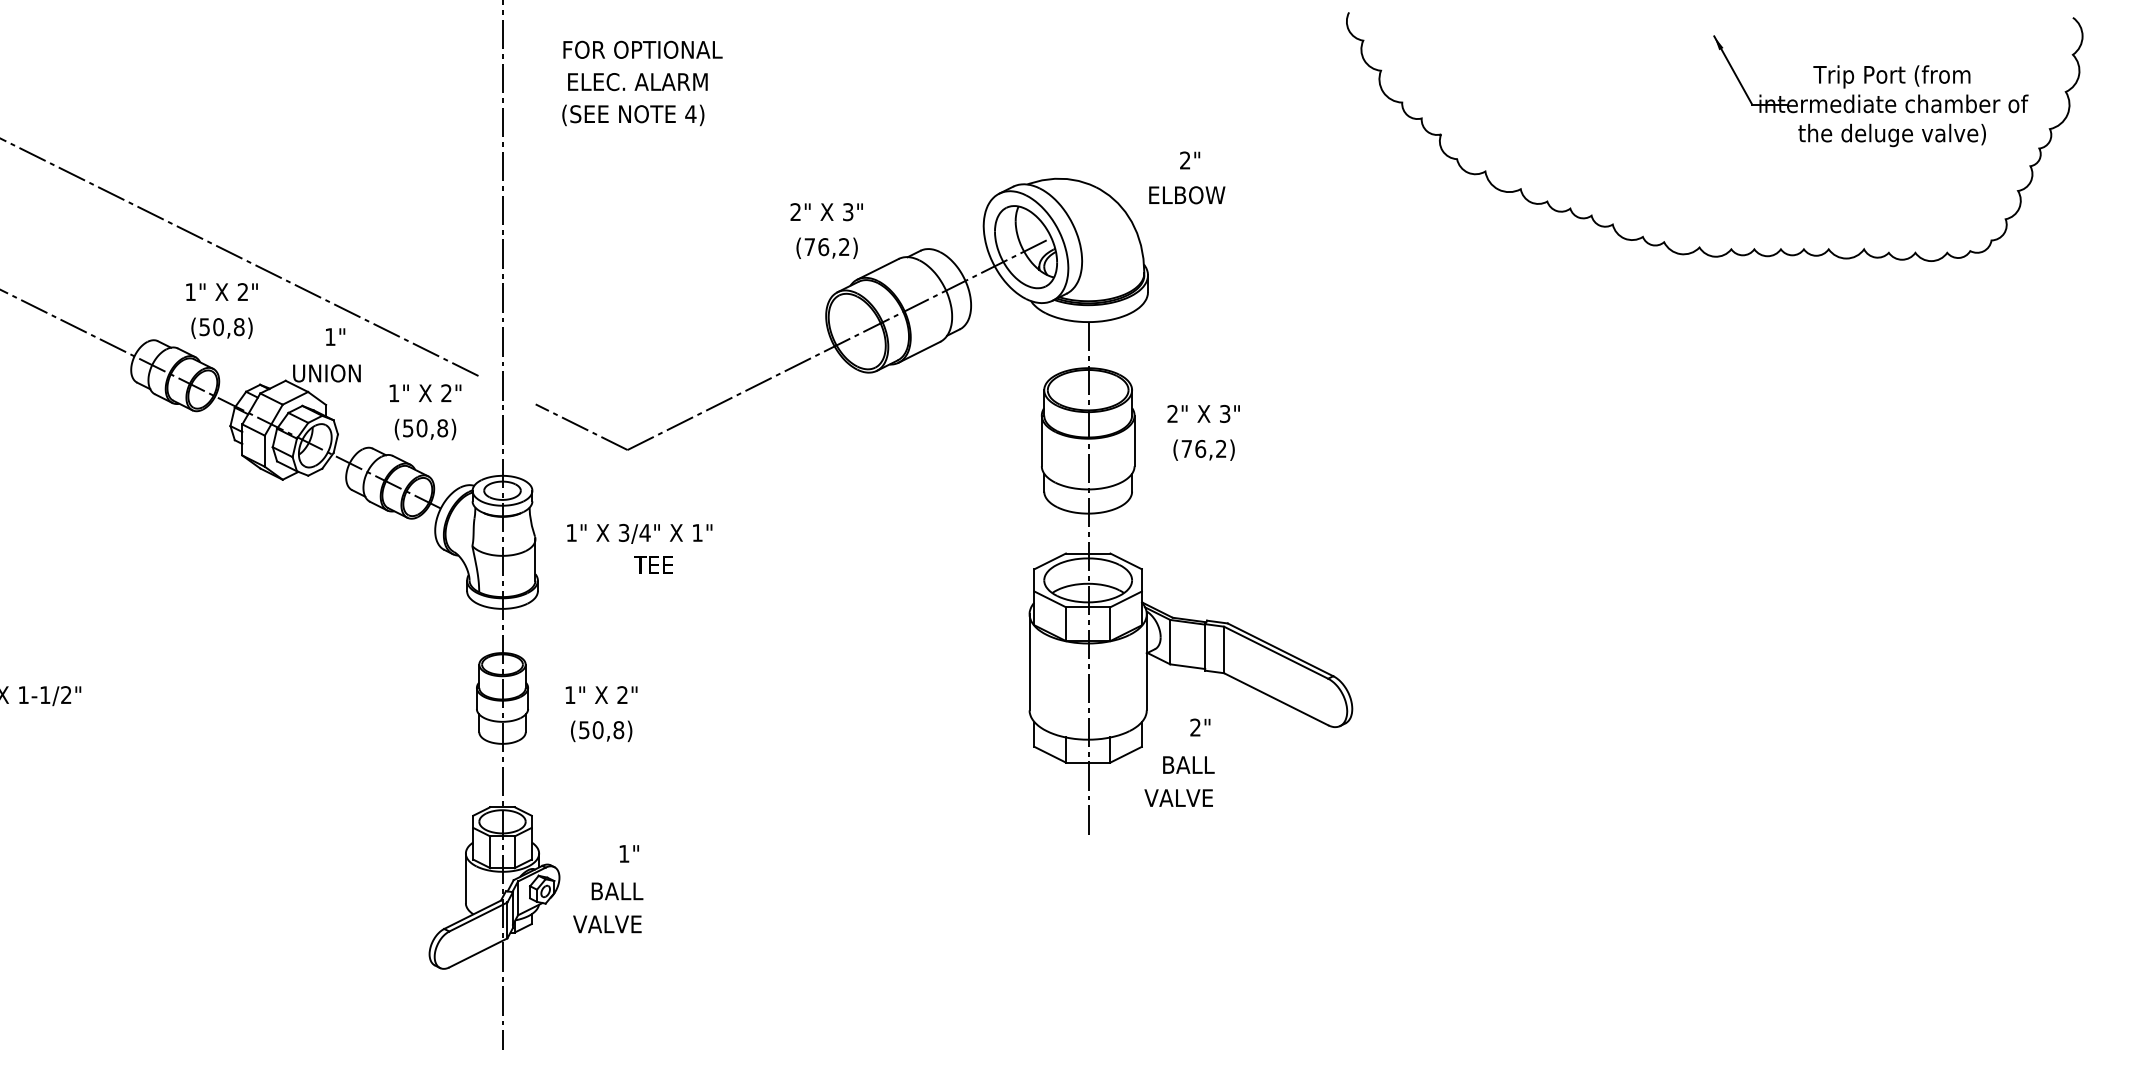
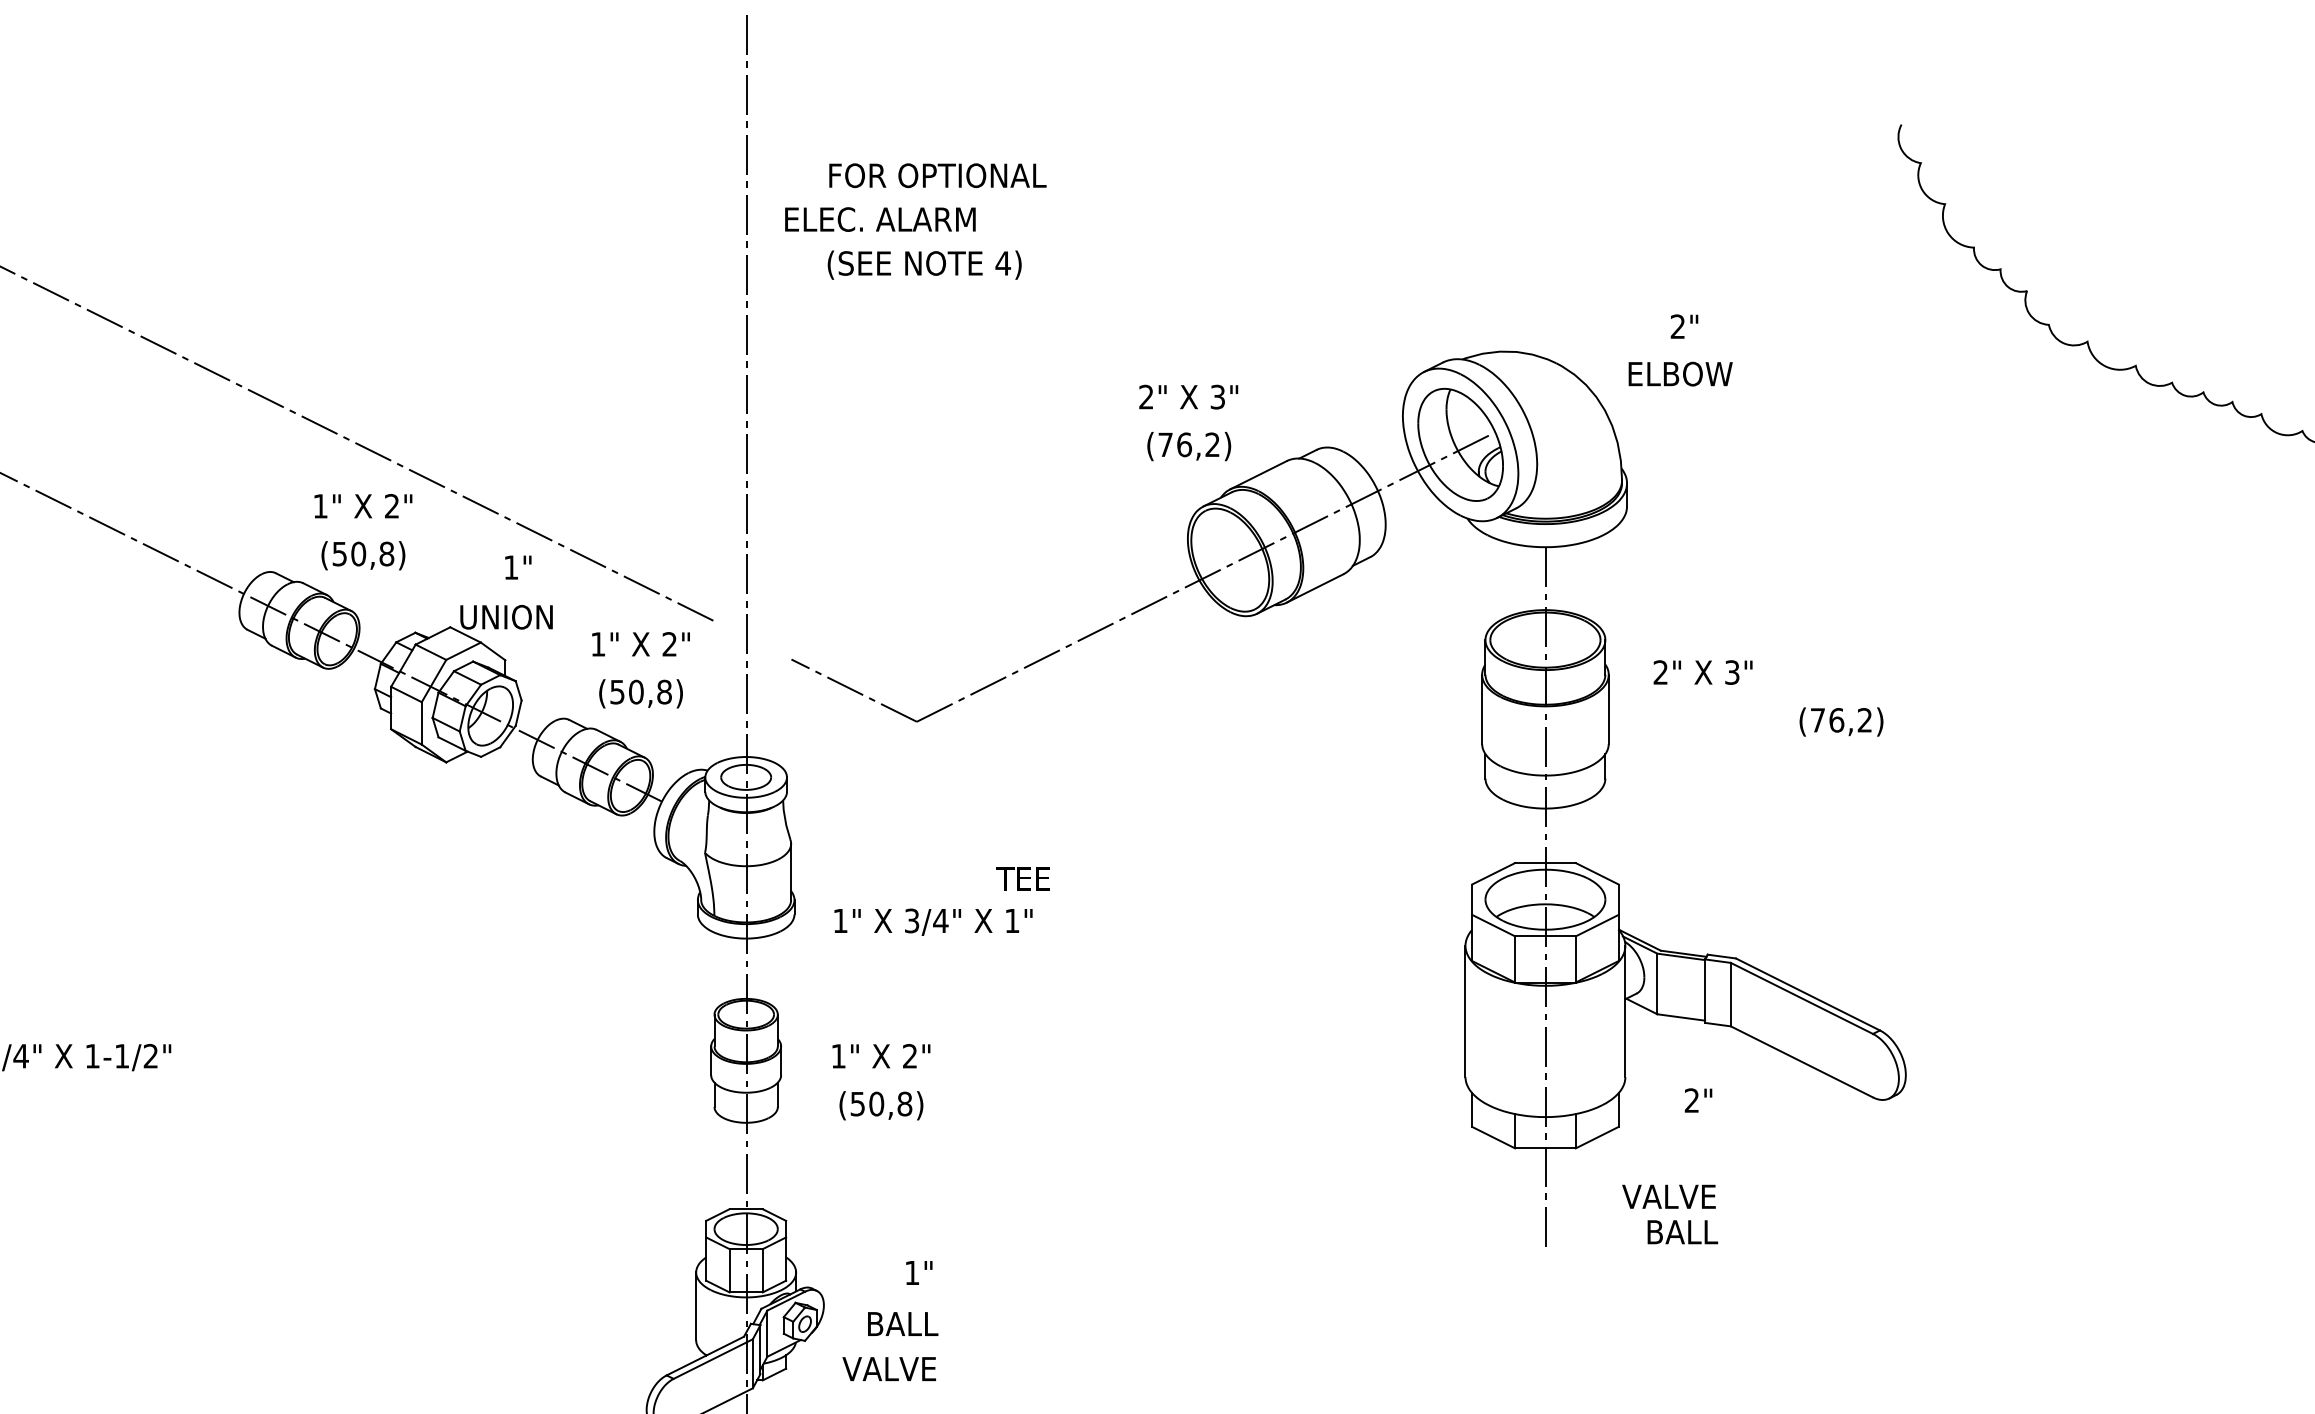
text: (637, 82) -> (879, 220), moved
text: (1203, 449) -> (1840, 721), moved
text: (639, 533) -> (933, 921), moved
text: (653, 564) -> (1023, 878), moved
text: (1188, 764) -> (1682, 1231), moved

